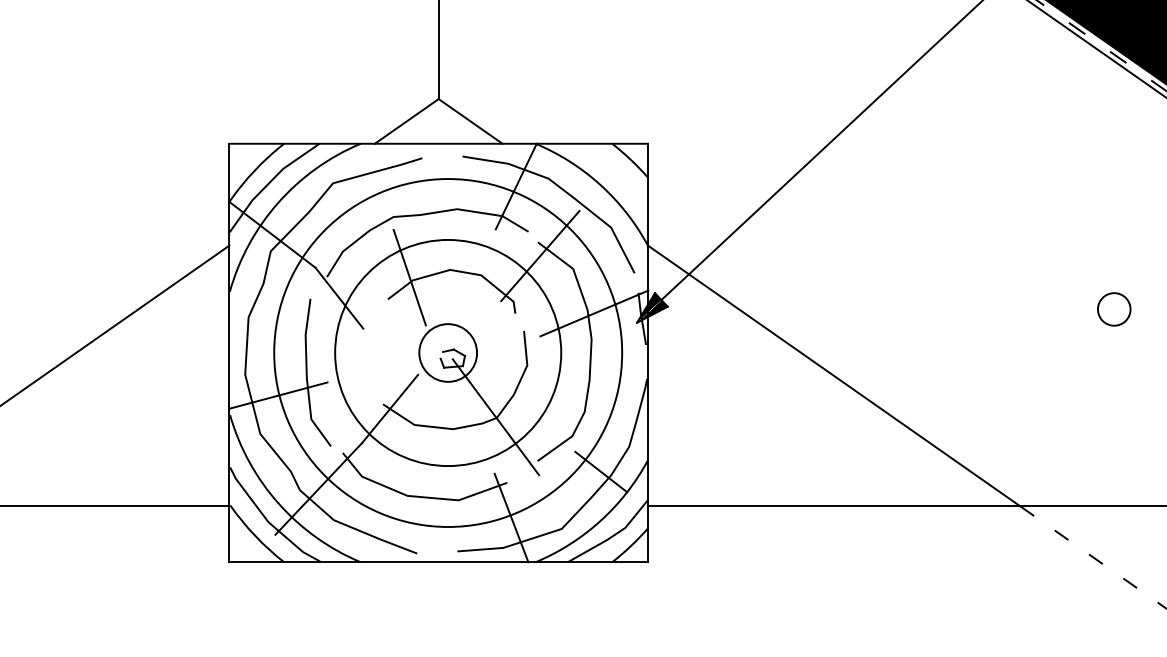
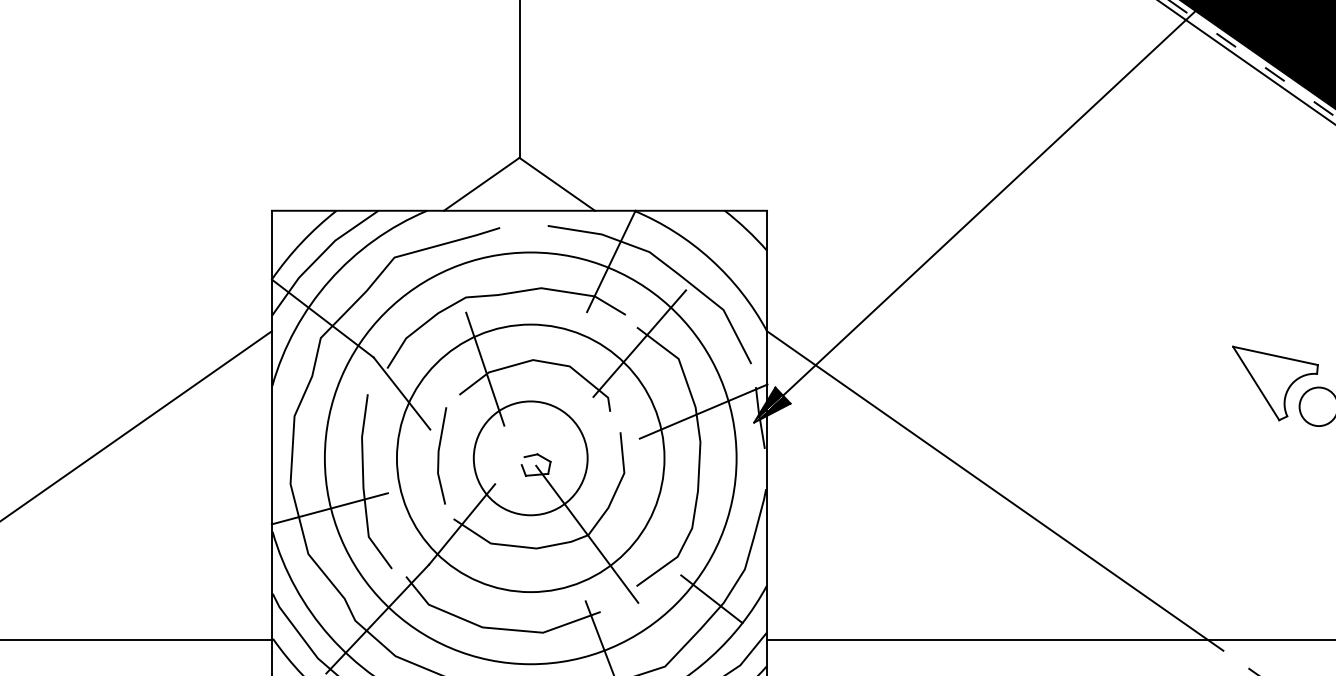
part: (1077, 289) -> (1275, 383), added
line: (371, 350) -> (439, 455), added
circle: (448, 352) -> (531, 457), size x1.67

